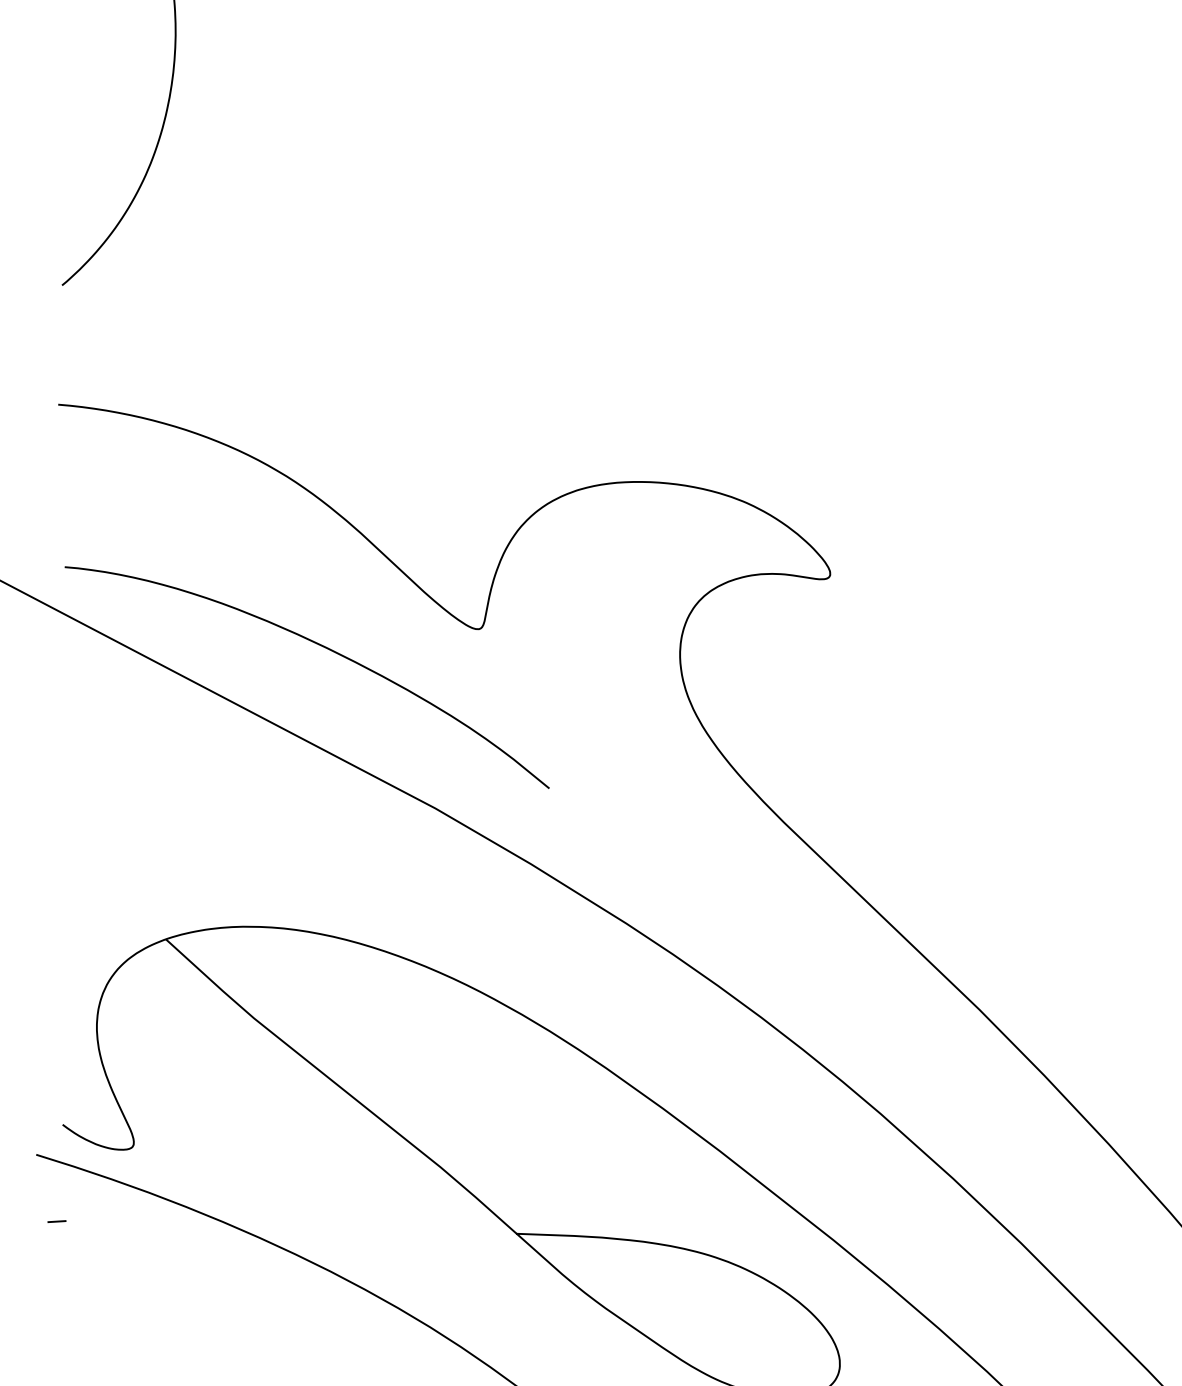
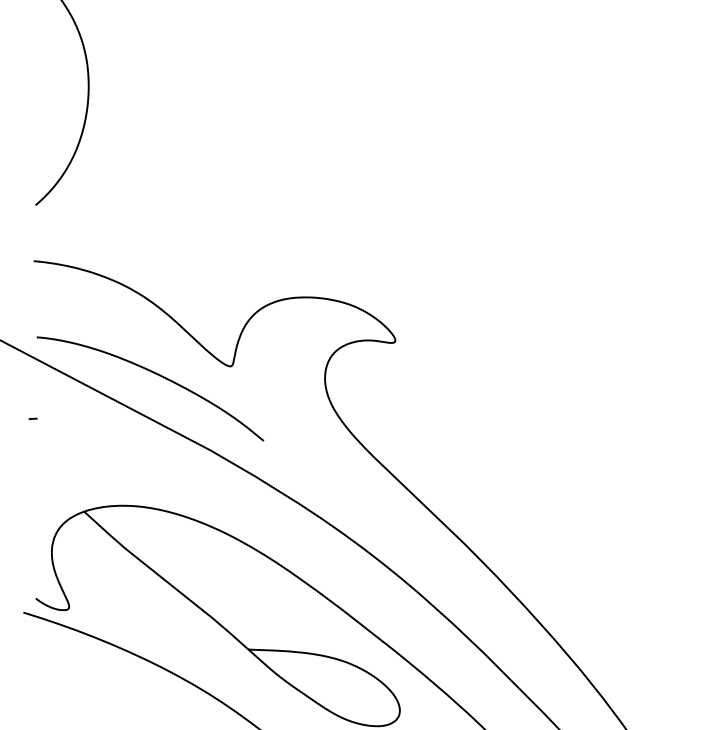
line: (55, 1220) -> (32, 418), moved

